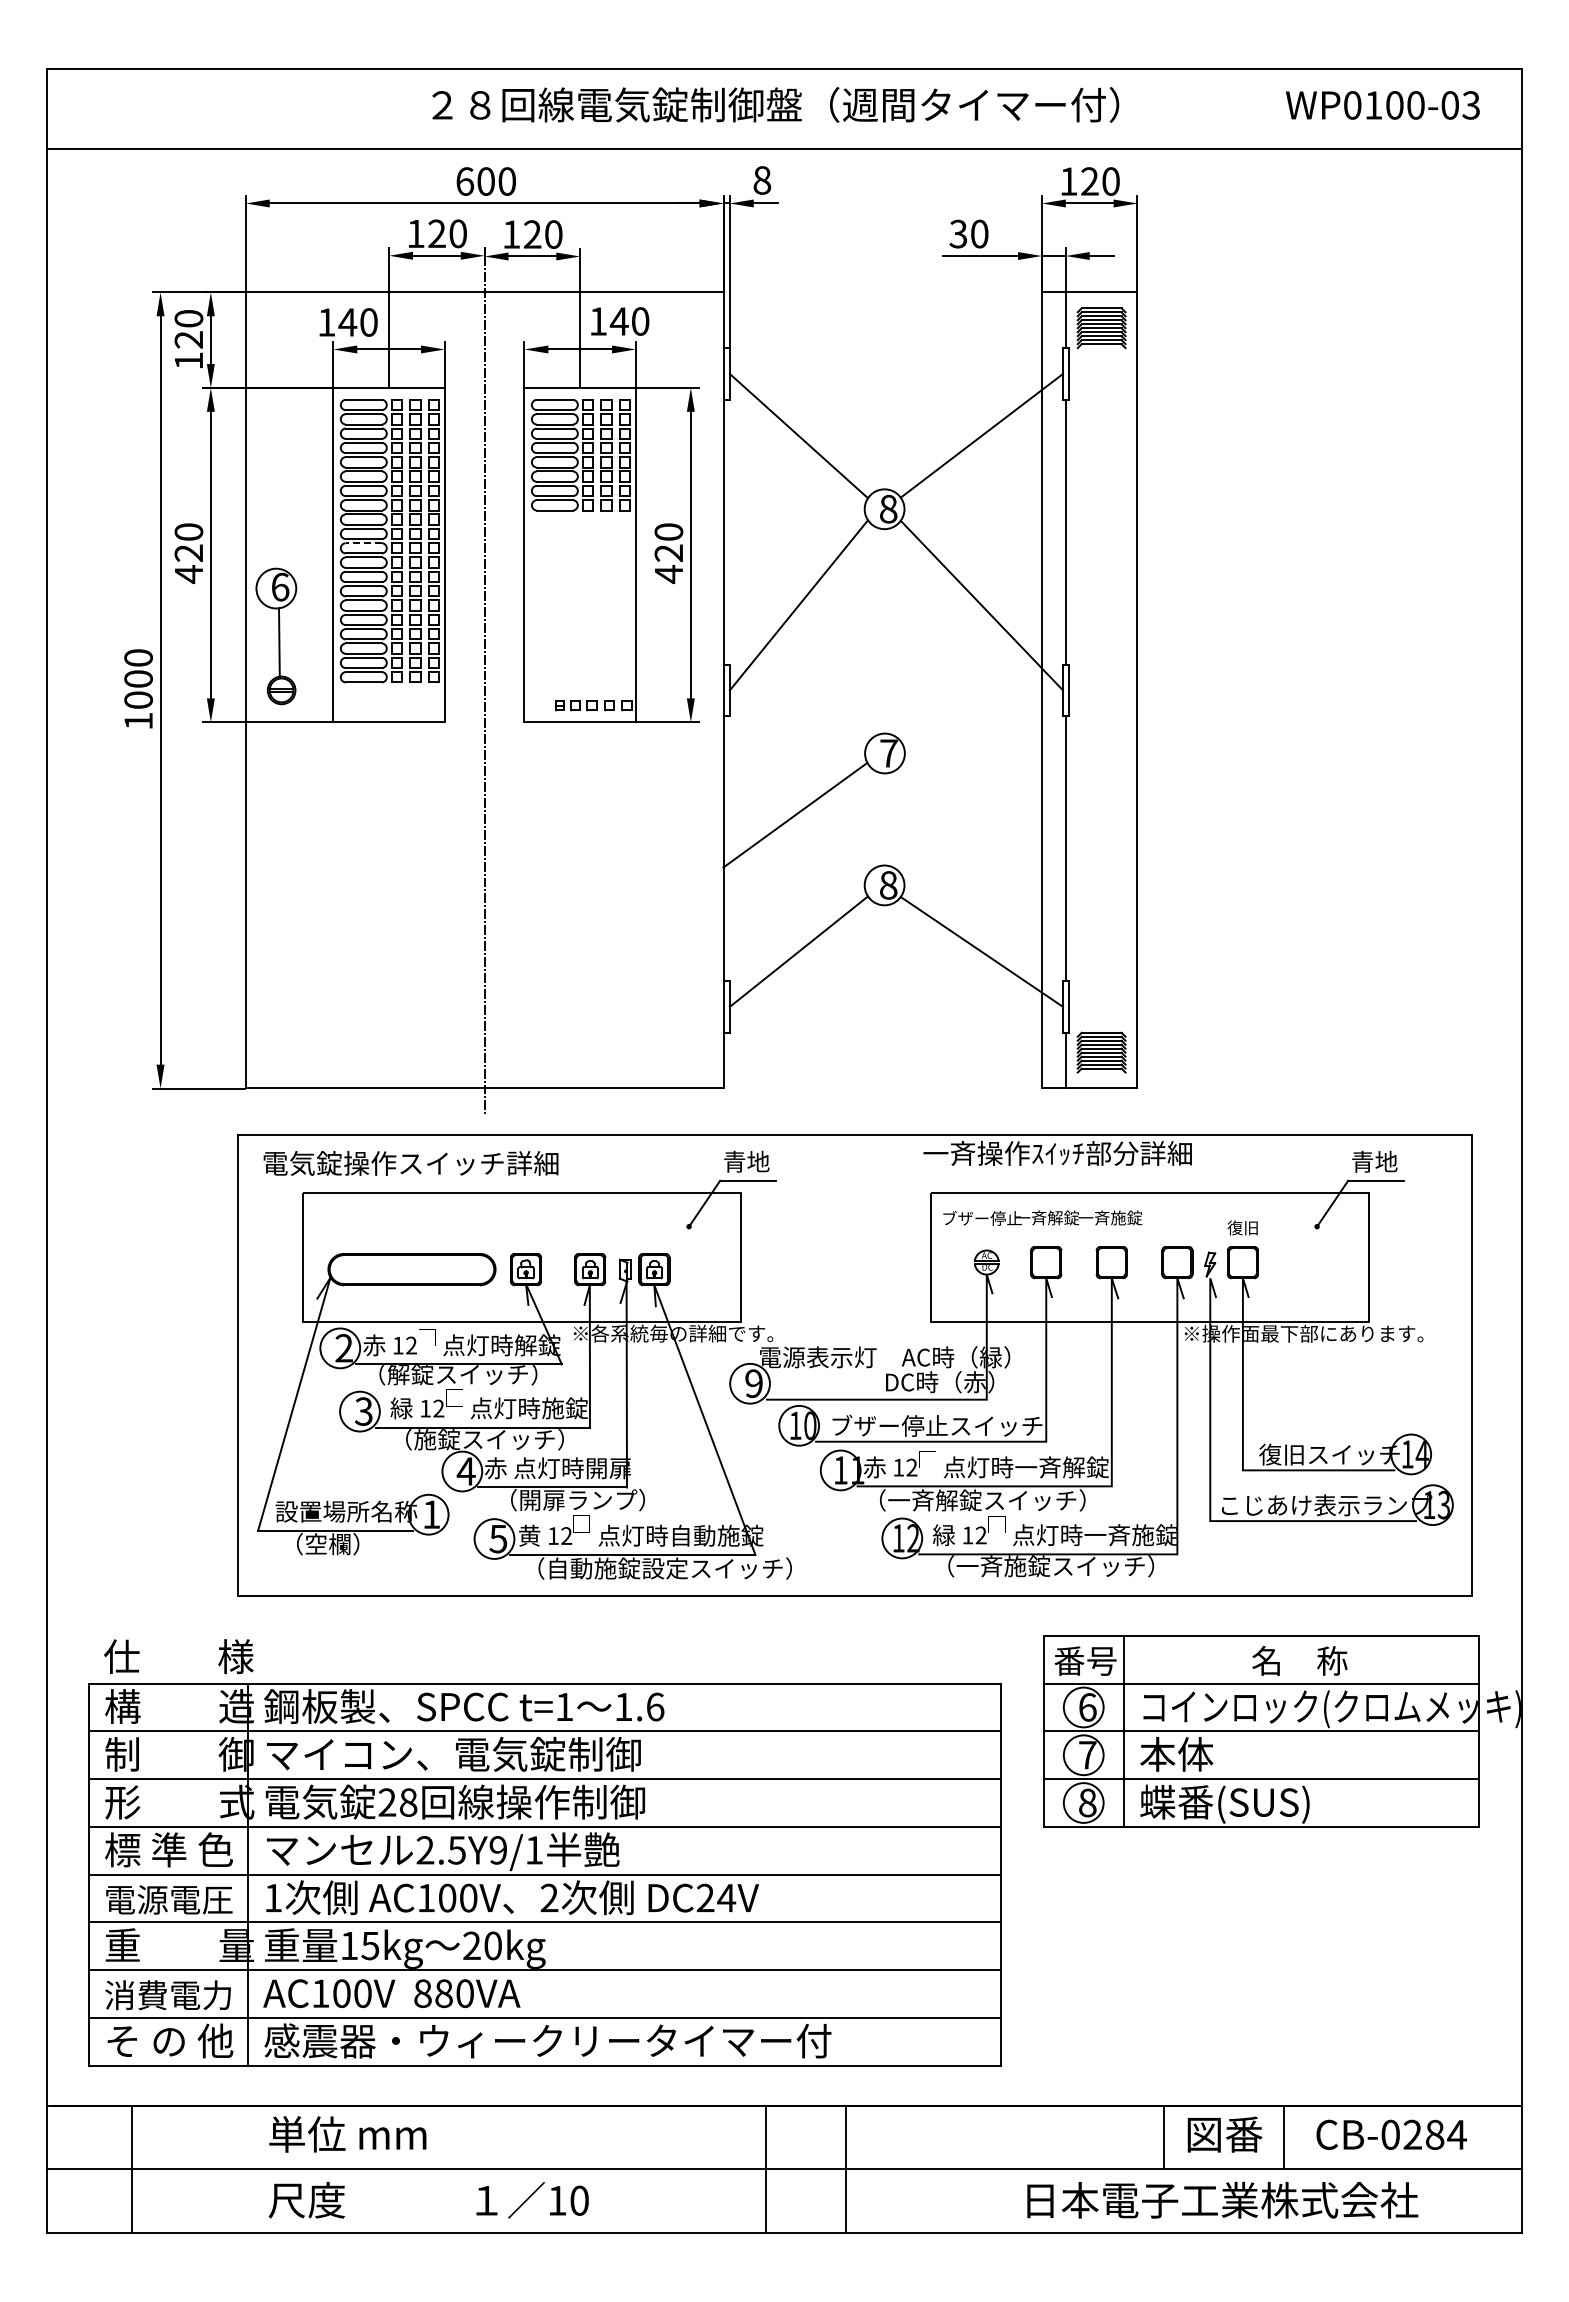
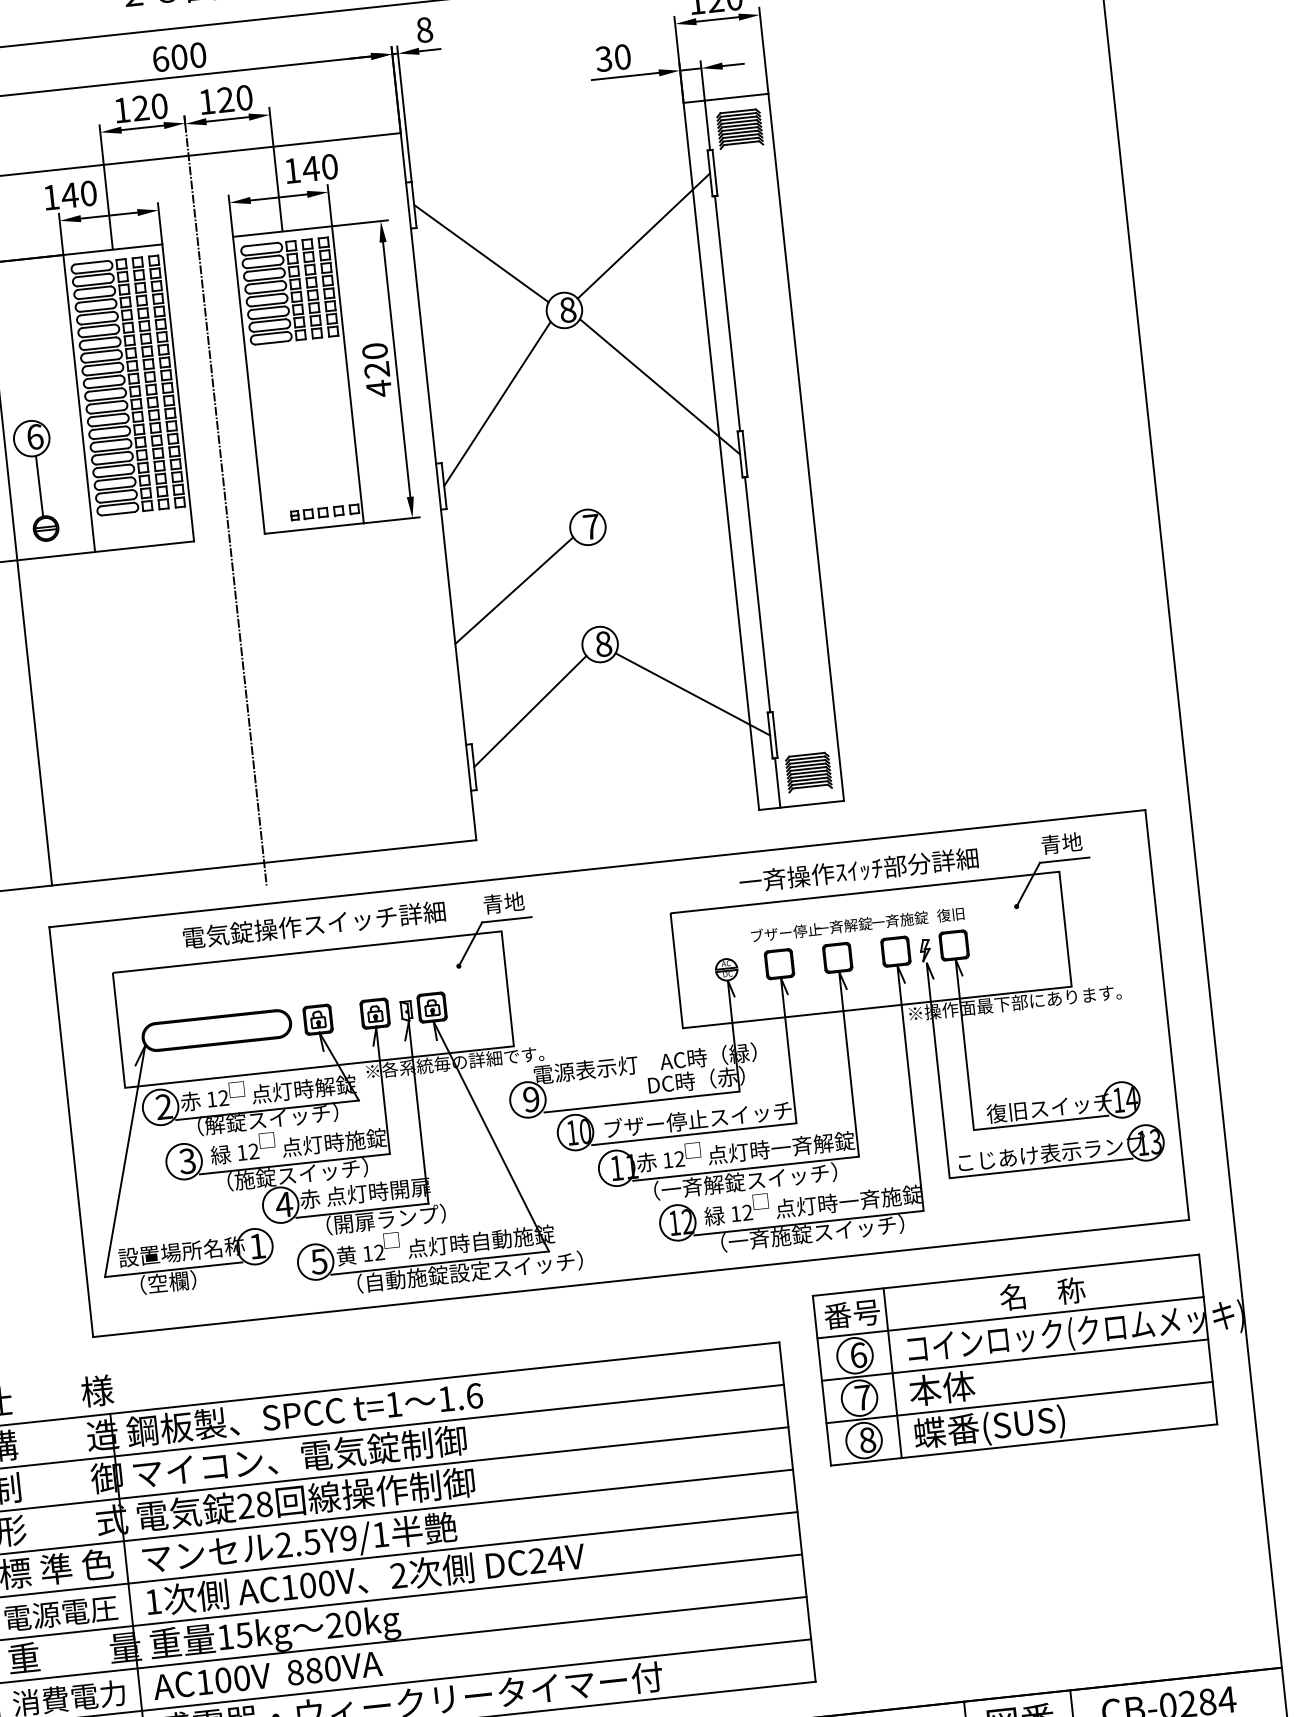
line: (363, 543) -> (104, 390), dashed -> solid
text: (1057, 1153) -> (858, 870), moved
text: (410, 1163) -> (313, 924), moved
text: (1042, 1217) -> (839, 926), moved

